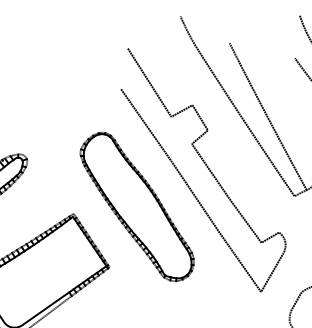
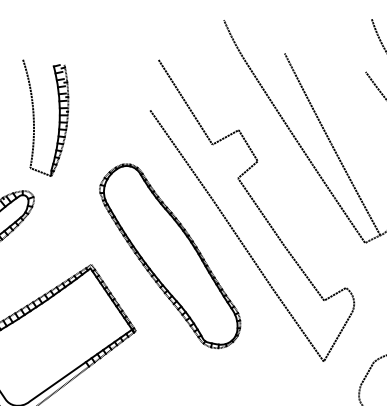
part: (27, 95) -> (34, 117), added

